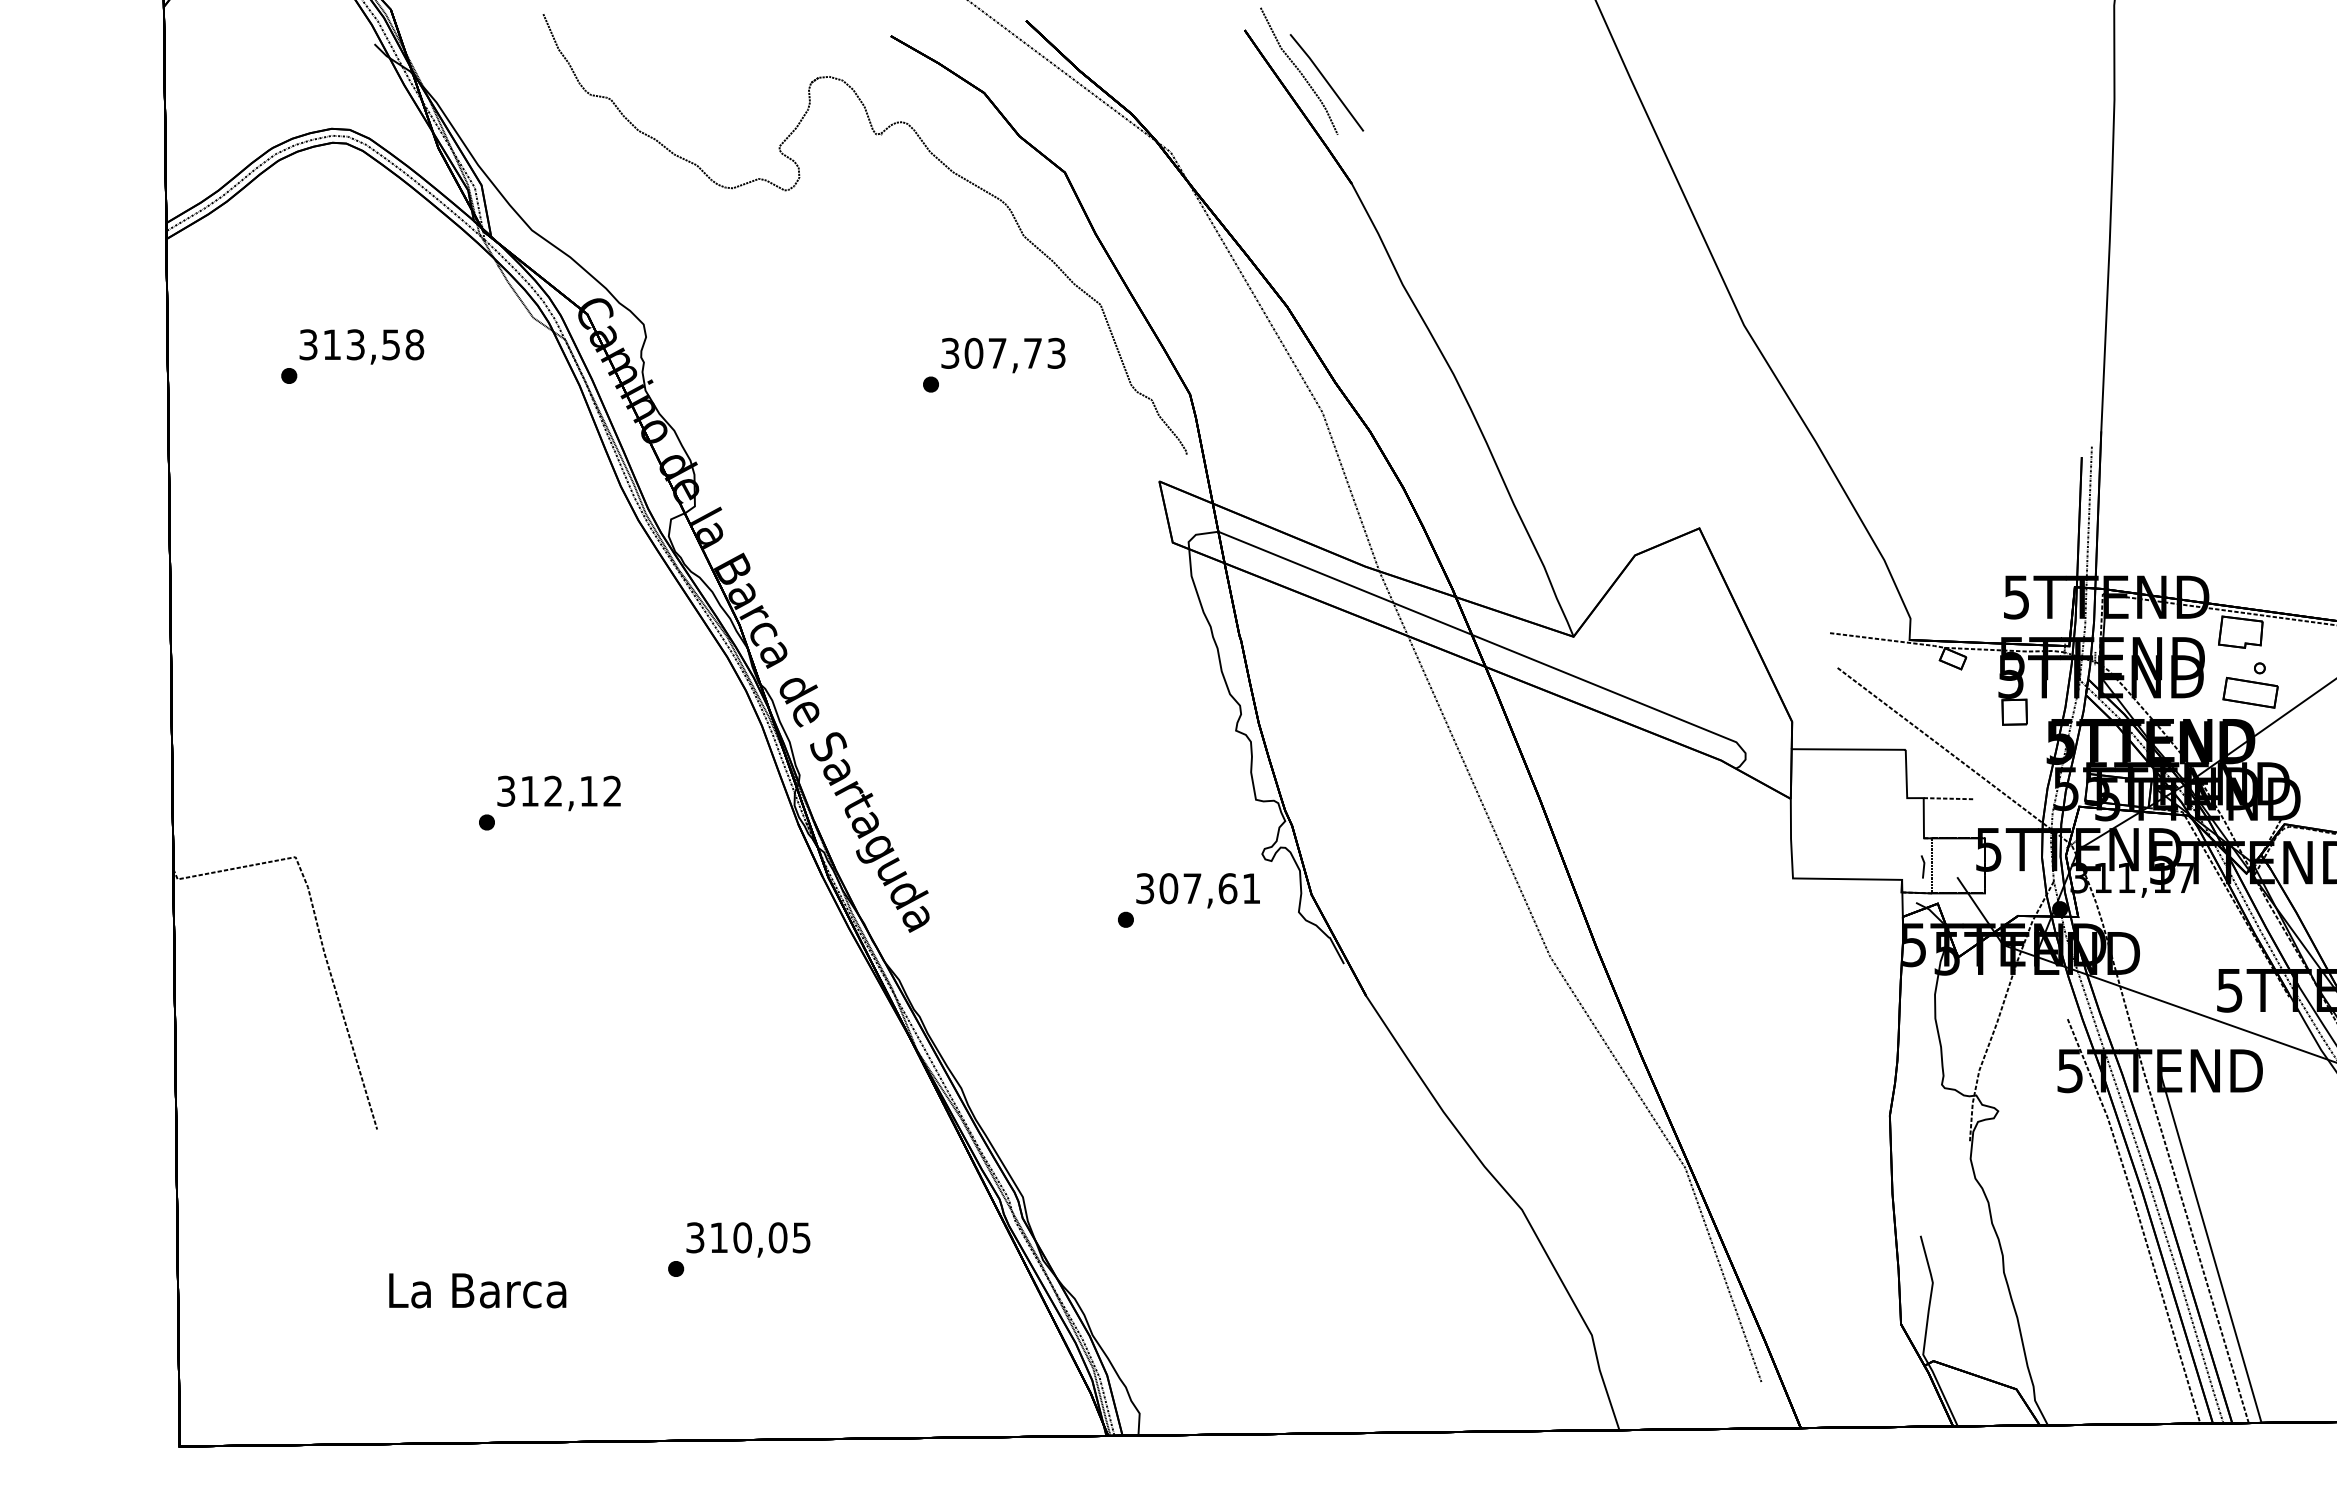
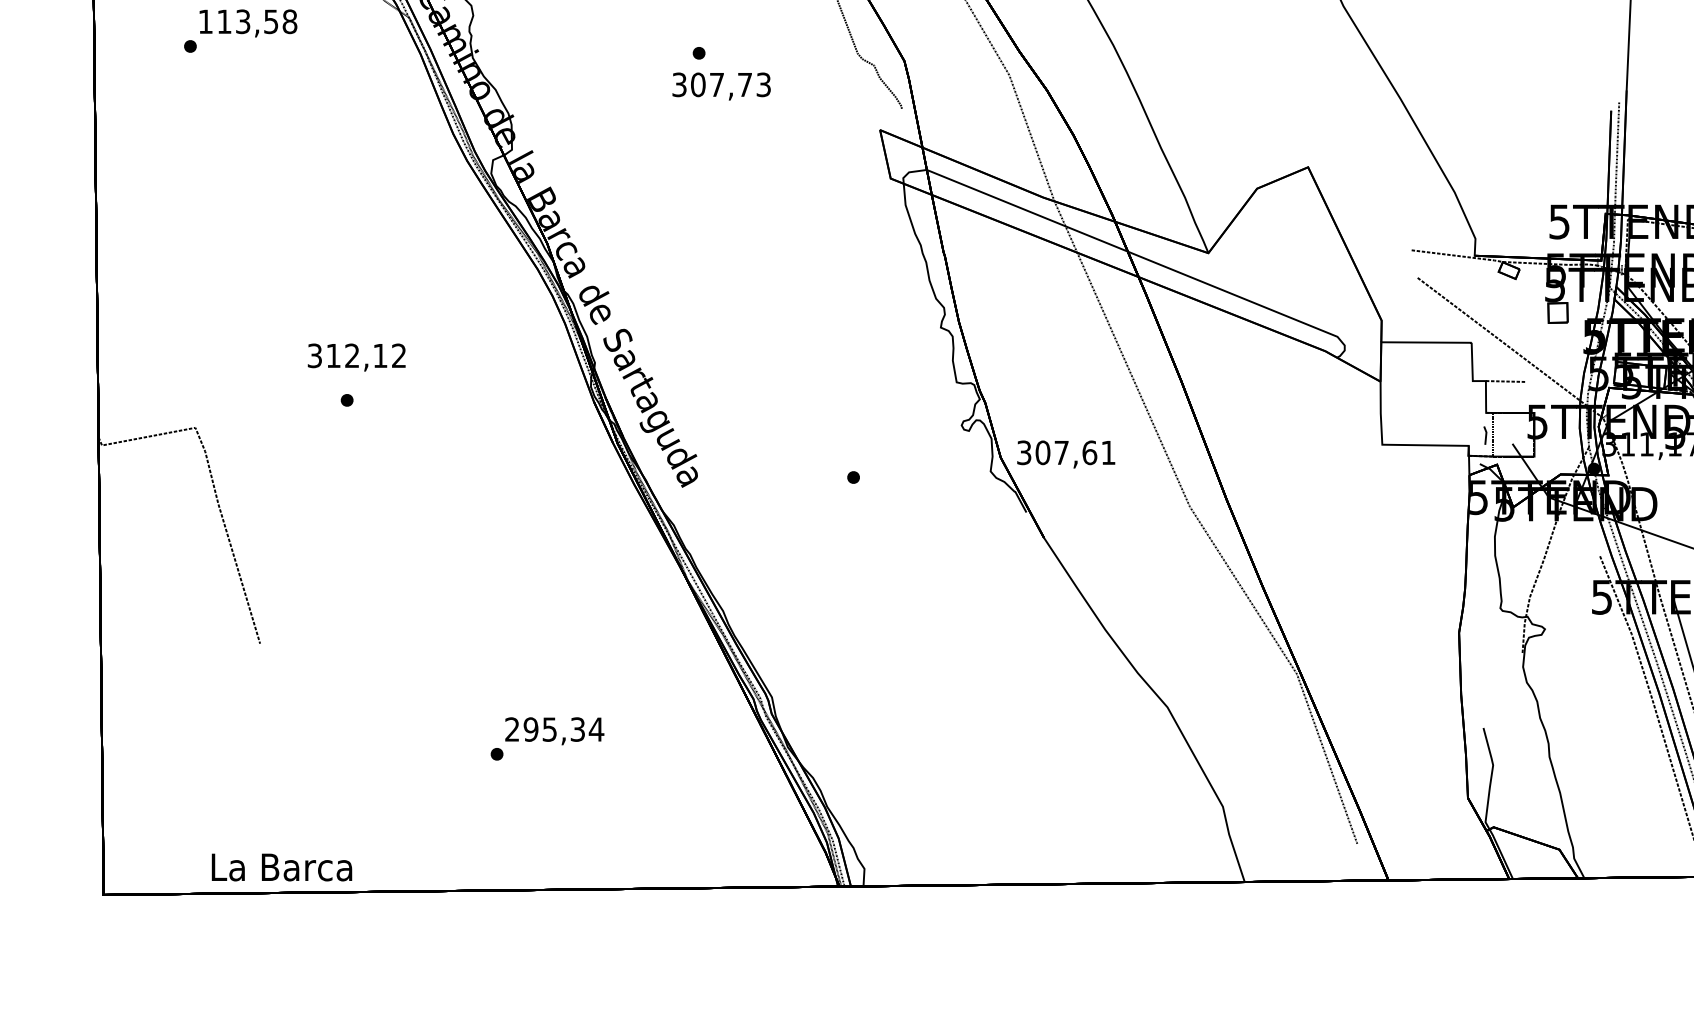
text: (308, 344) -> (205, 21), 313,58 -> 113,58
text: (1003, 355) -> (721, 86), moved
text: (558, 793) -> (356, 357), moved
text: (1197, 890) -> (1065, 454), moved
text: (748, 1237) -> (554, 729), 310,05 -> 295,34
text: (477, 1290) -> (281, 867), moved

